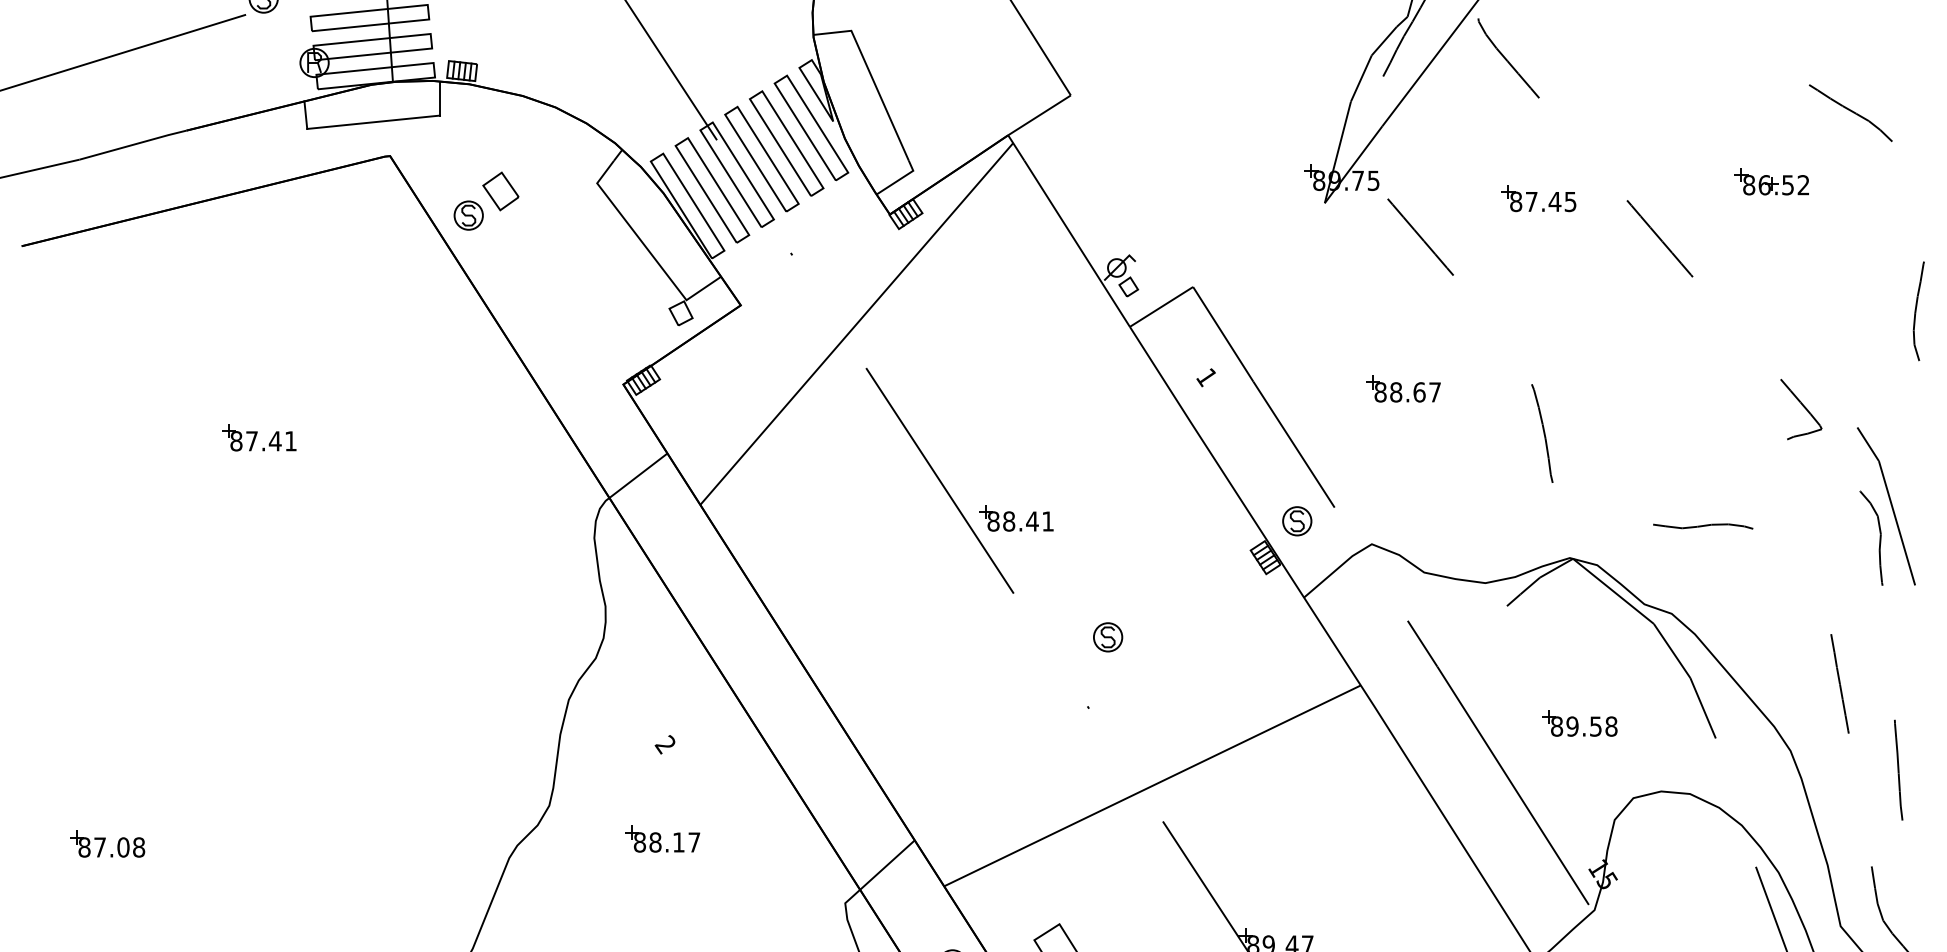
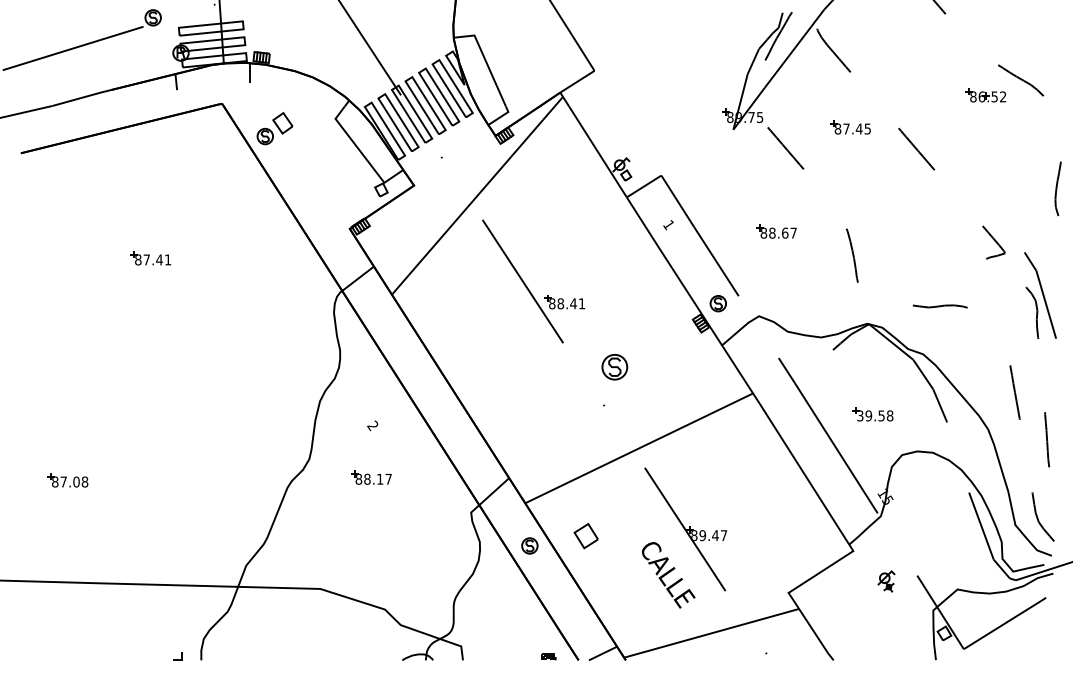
line: (373, 122) -> (213, 85), removed
part: (1771, 182) -> (985, 95), moved
part: (1107, 636) -> (614, 366), size x1.6
text: (1557, 727) -> (860, 416), 89.58 -> 39.58

